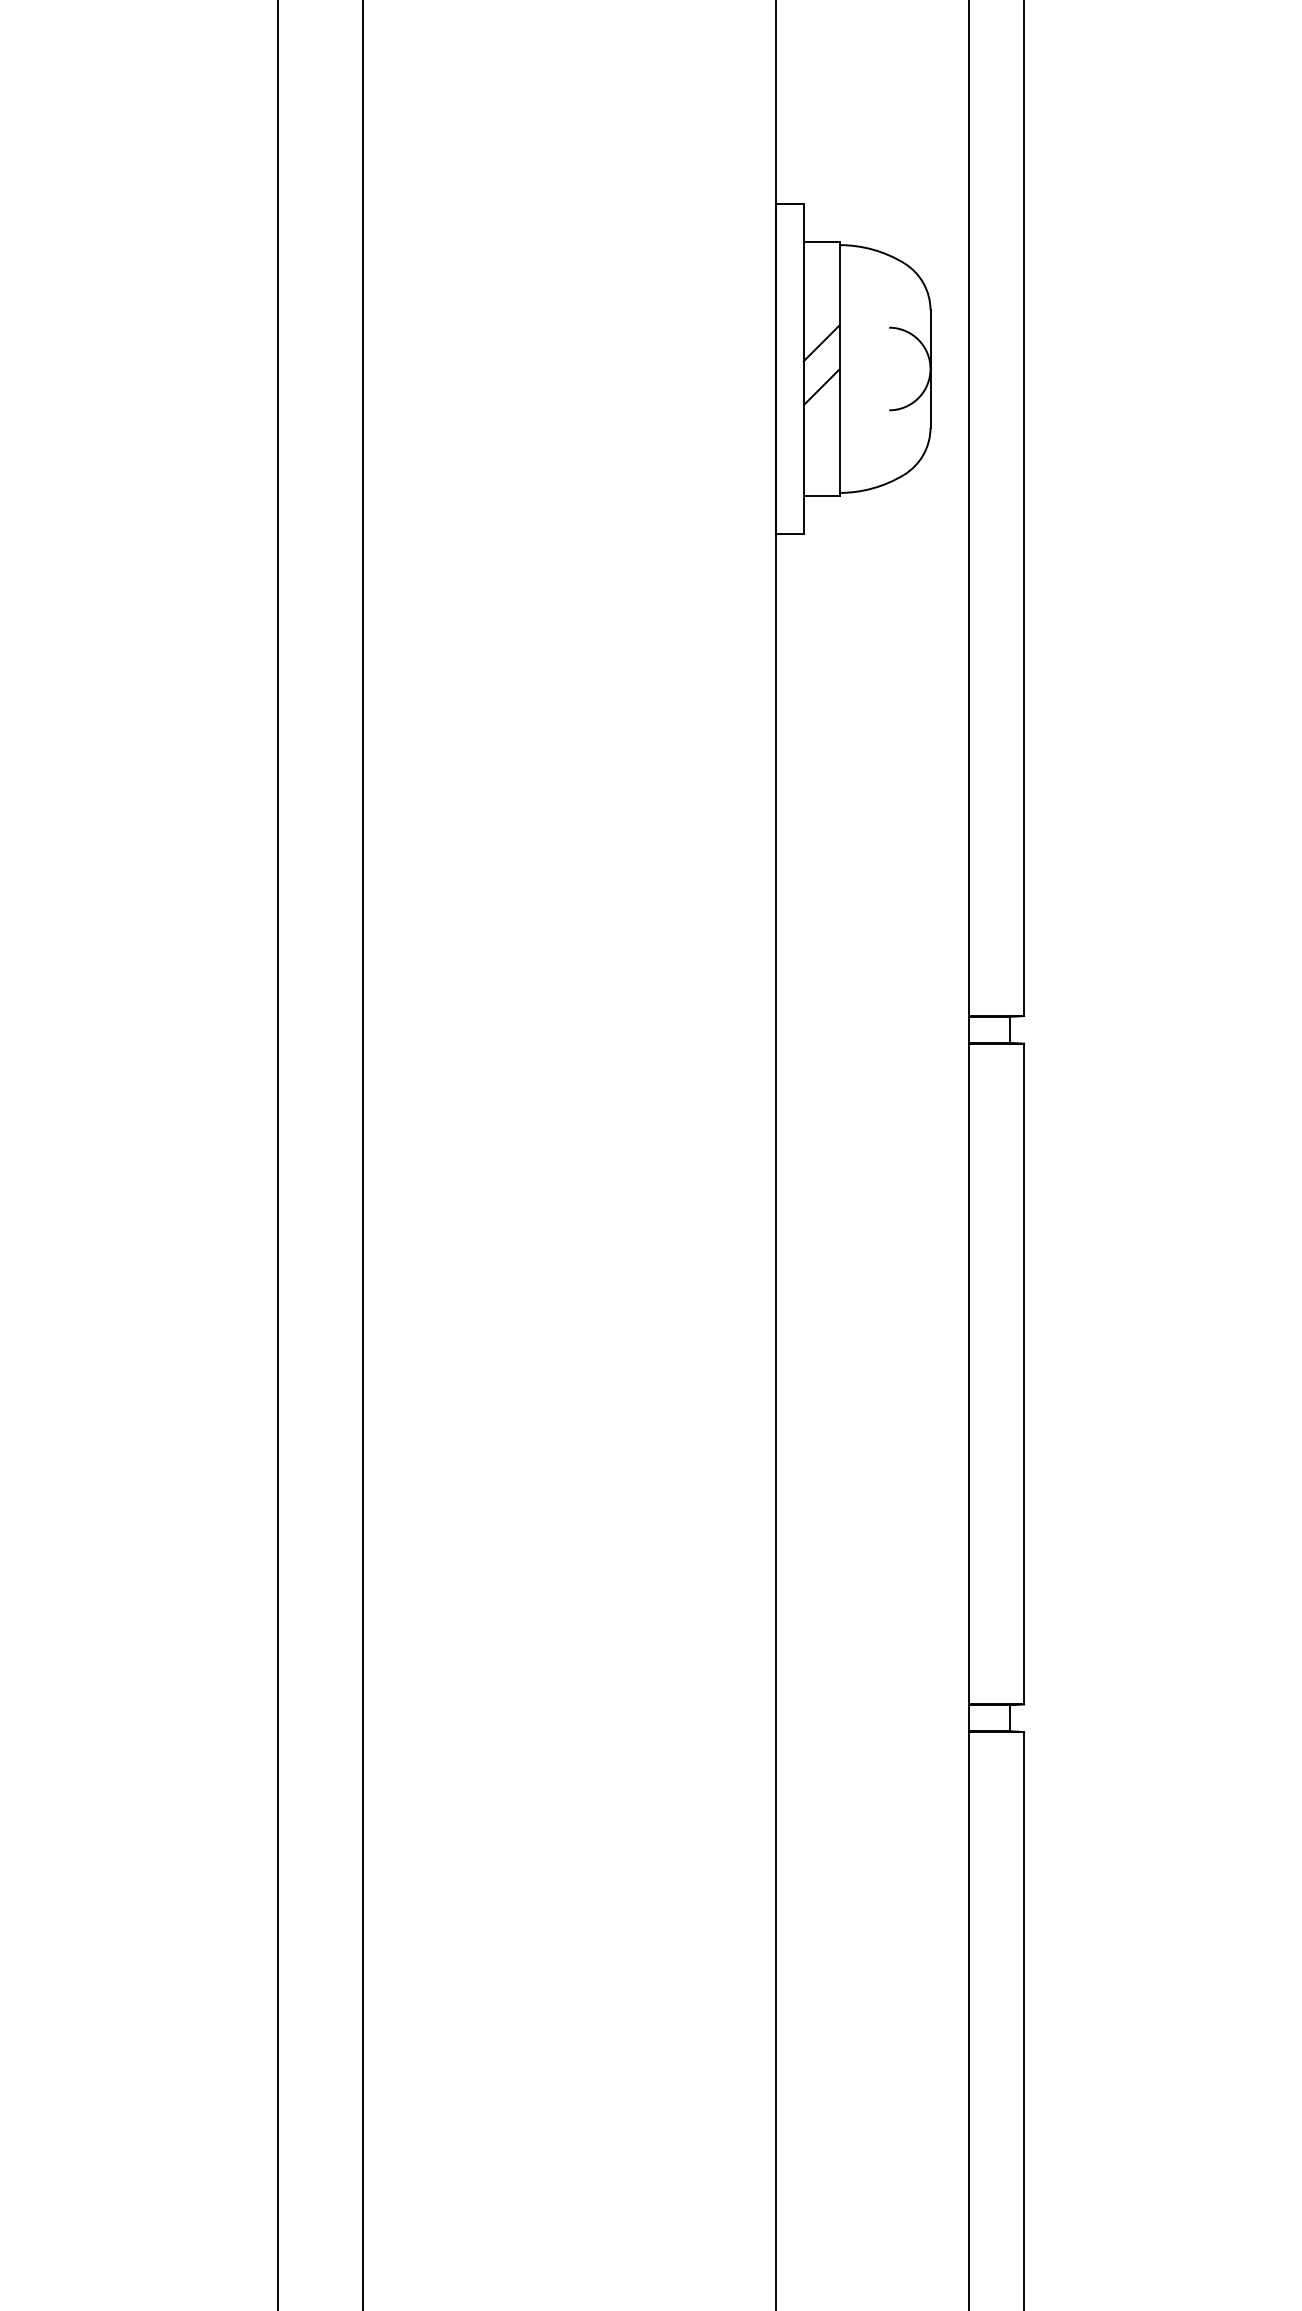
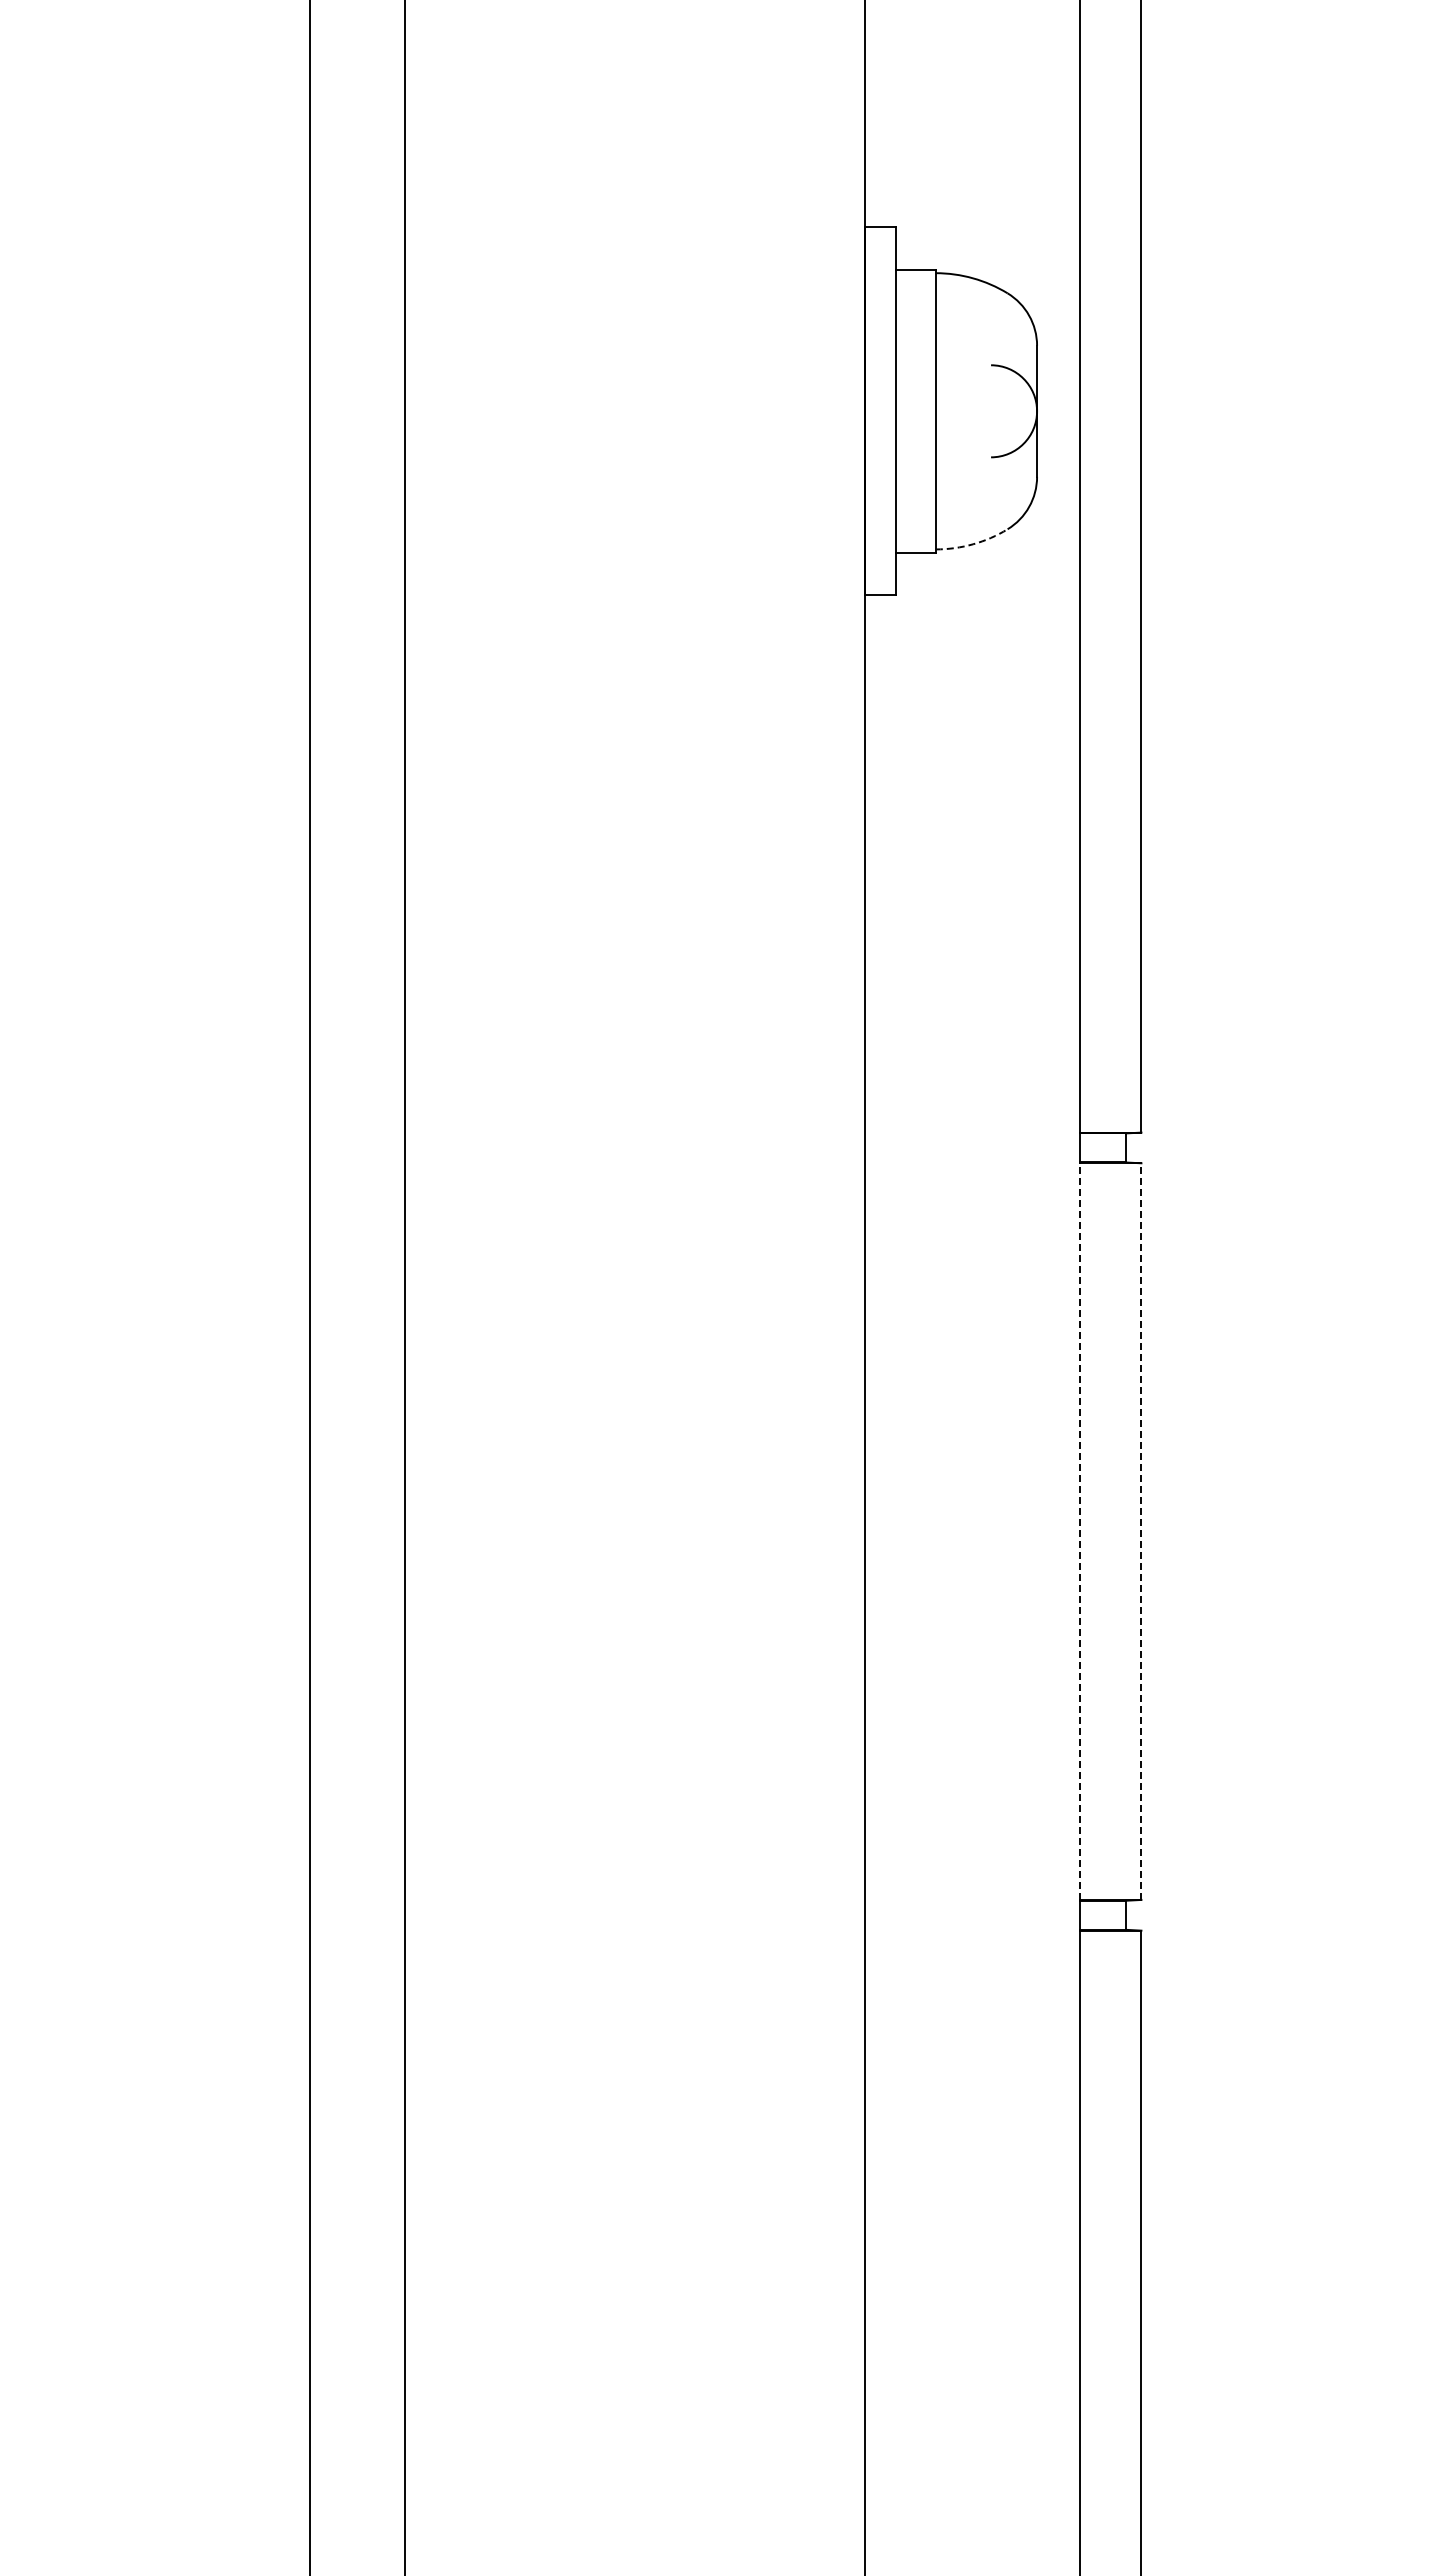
line: (821, 343) -> (915, 382), removed
line: (821, 387) -> (915, 431), removed
arc: (873, 488) -> (973, 544), solid -> dashed
line: (969, 1373) -> (1080, 1531), solid -> dashed
line: (1024, 1373) -> (1141, 1531), solid -> dashed

